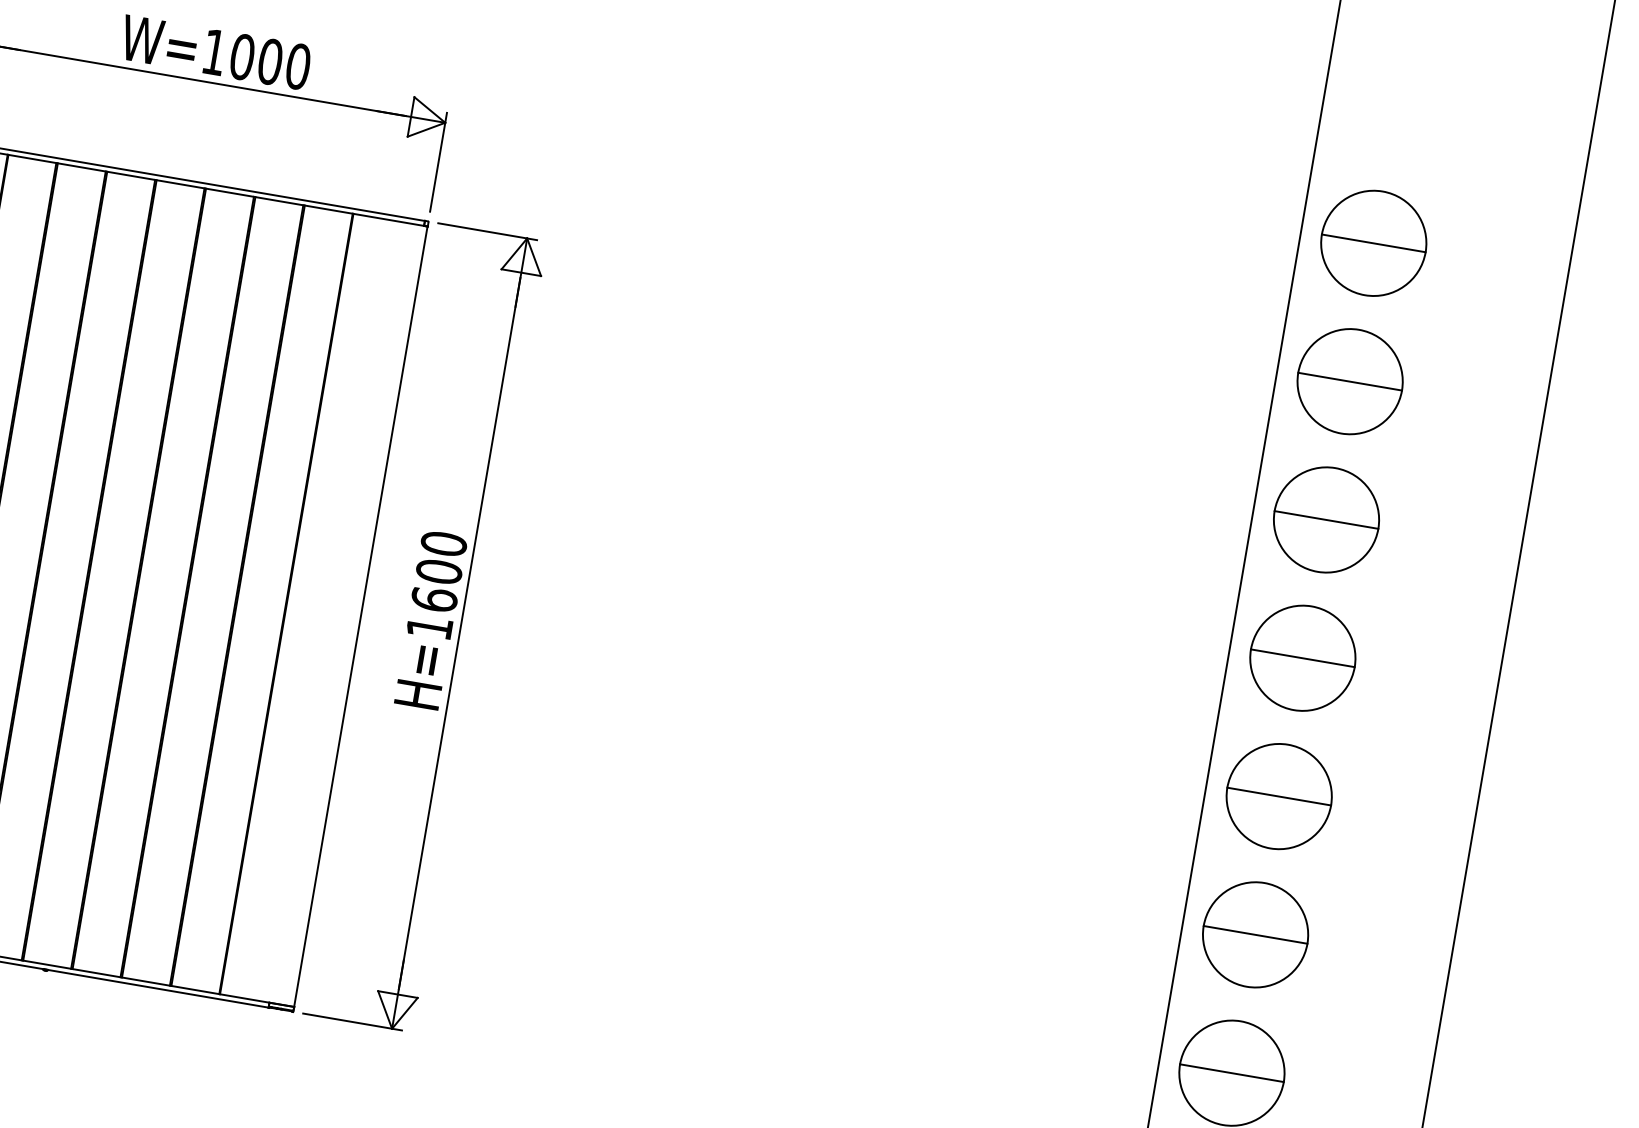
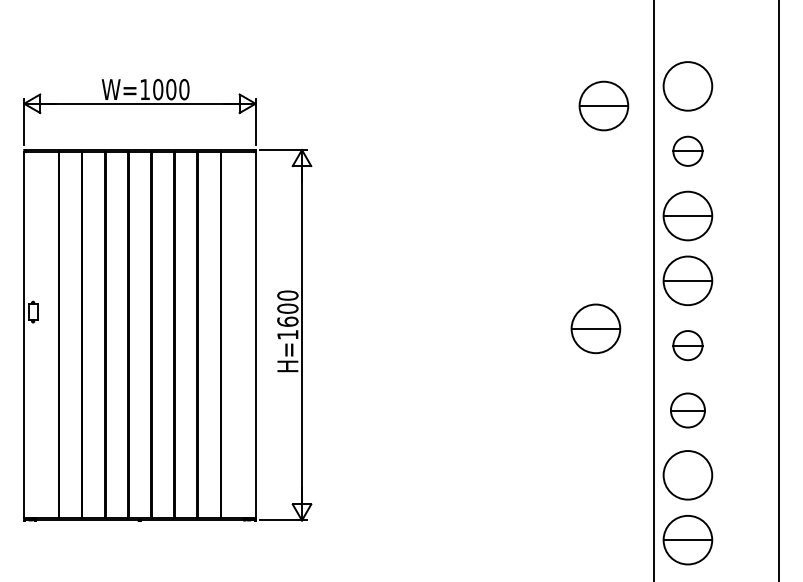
line: (1372, 243) -> (687, 86), removed
part: (1186, 253) -> (603, 105), added
part: (1349, 382) -> (687, 151), size x0.6
part: (1088, 726) -> (595, 328), added
part: (1278, 796) -> (687, 345), size x0.6
part: (1254, 934) -> (687, 410), size x0.7
line: (1230, 1073) -> (687, 475), removed

